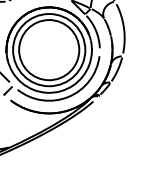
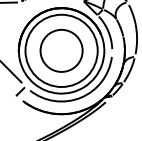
circle: (49, 50) -> (61, 51), size x0.7

